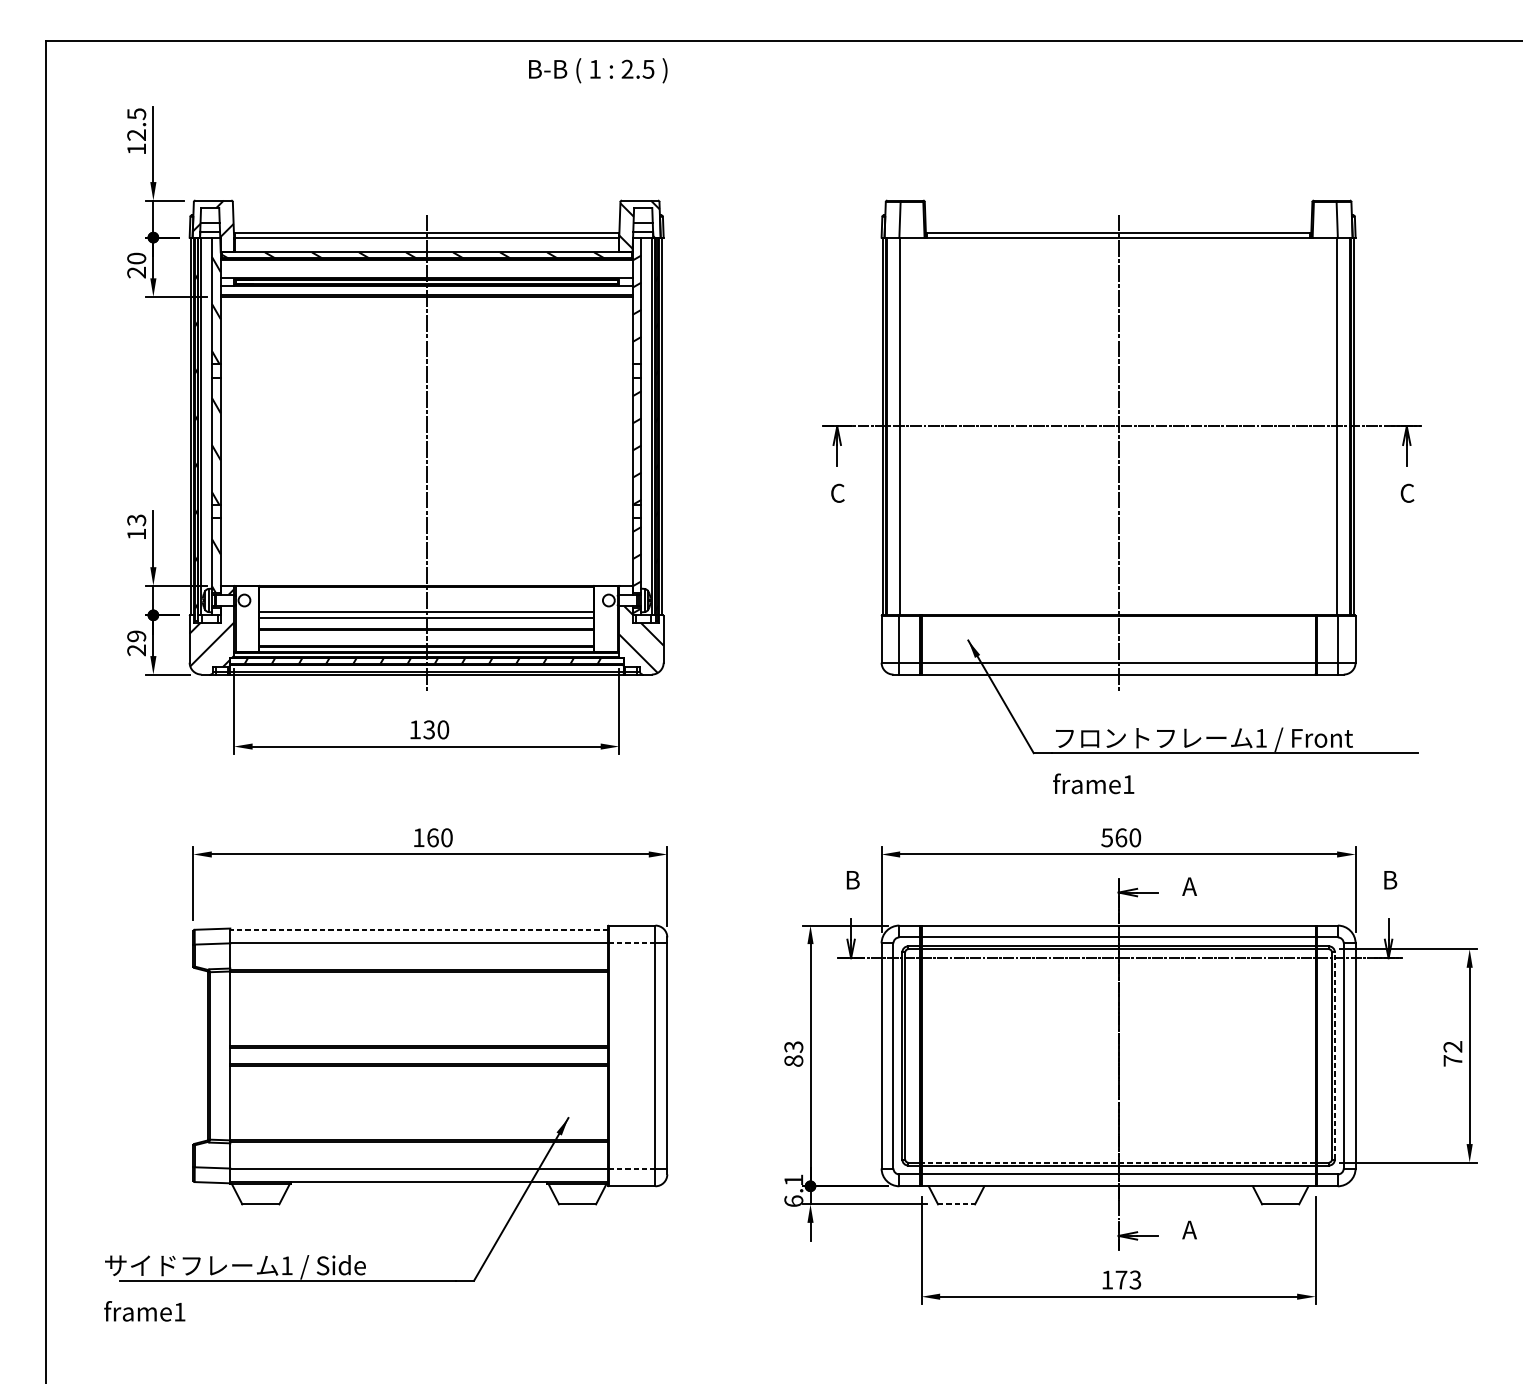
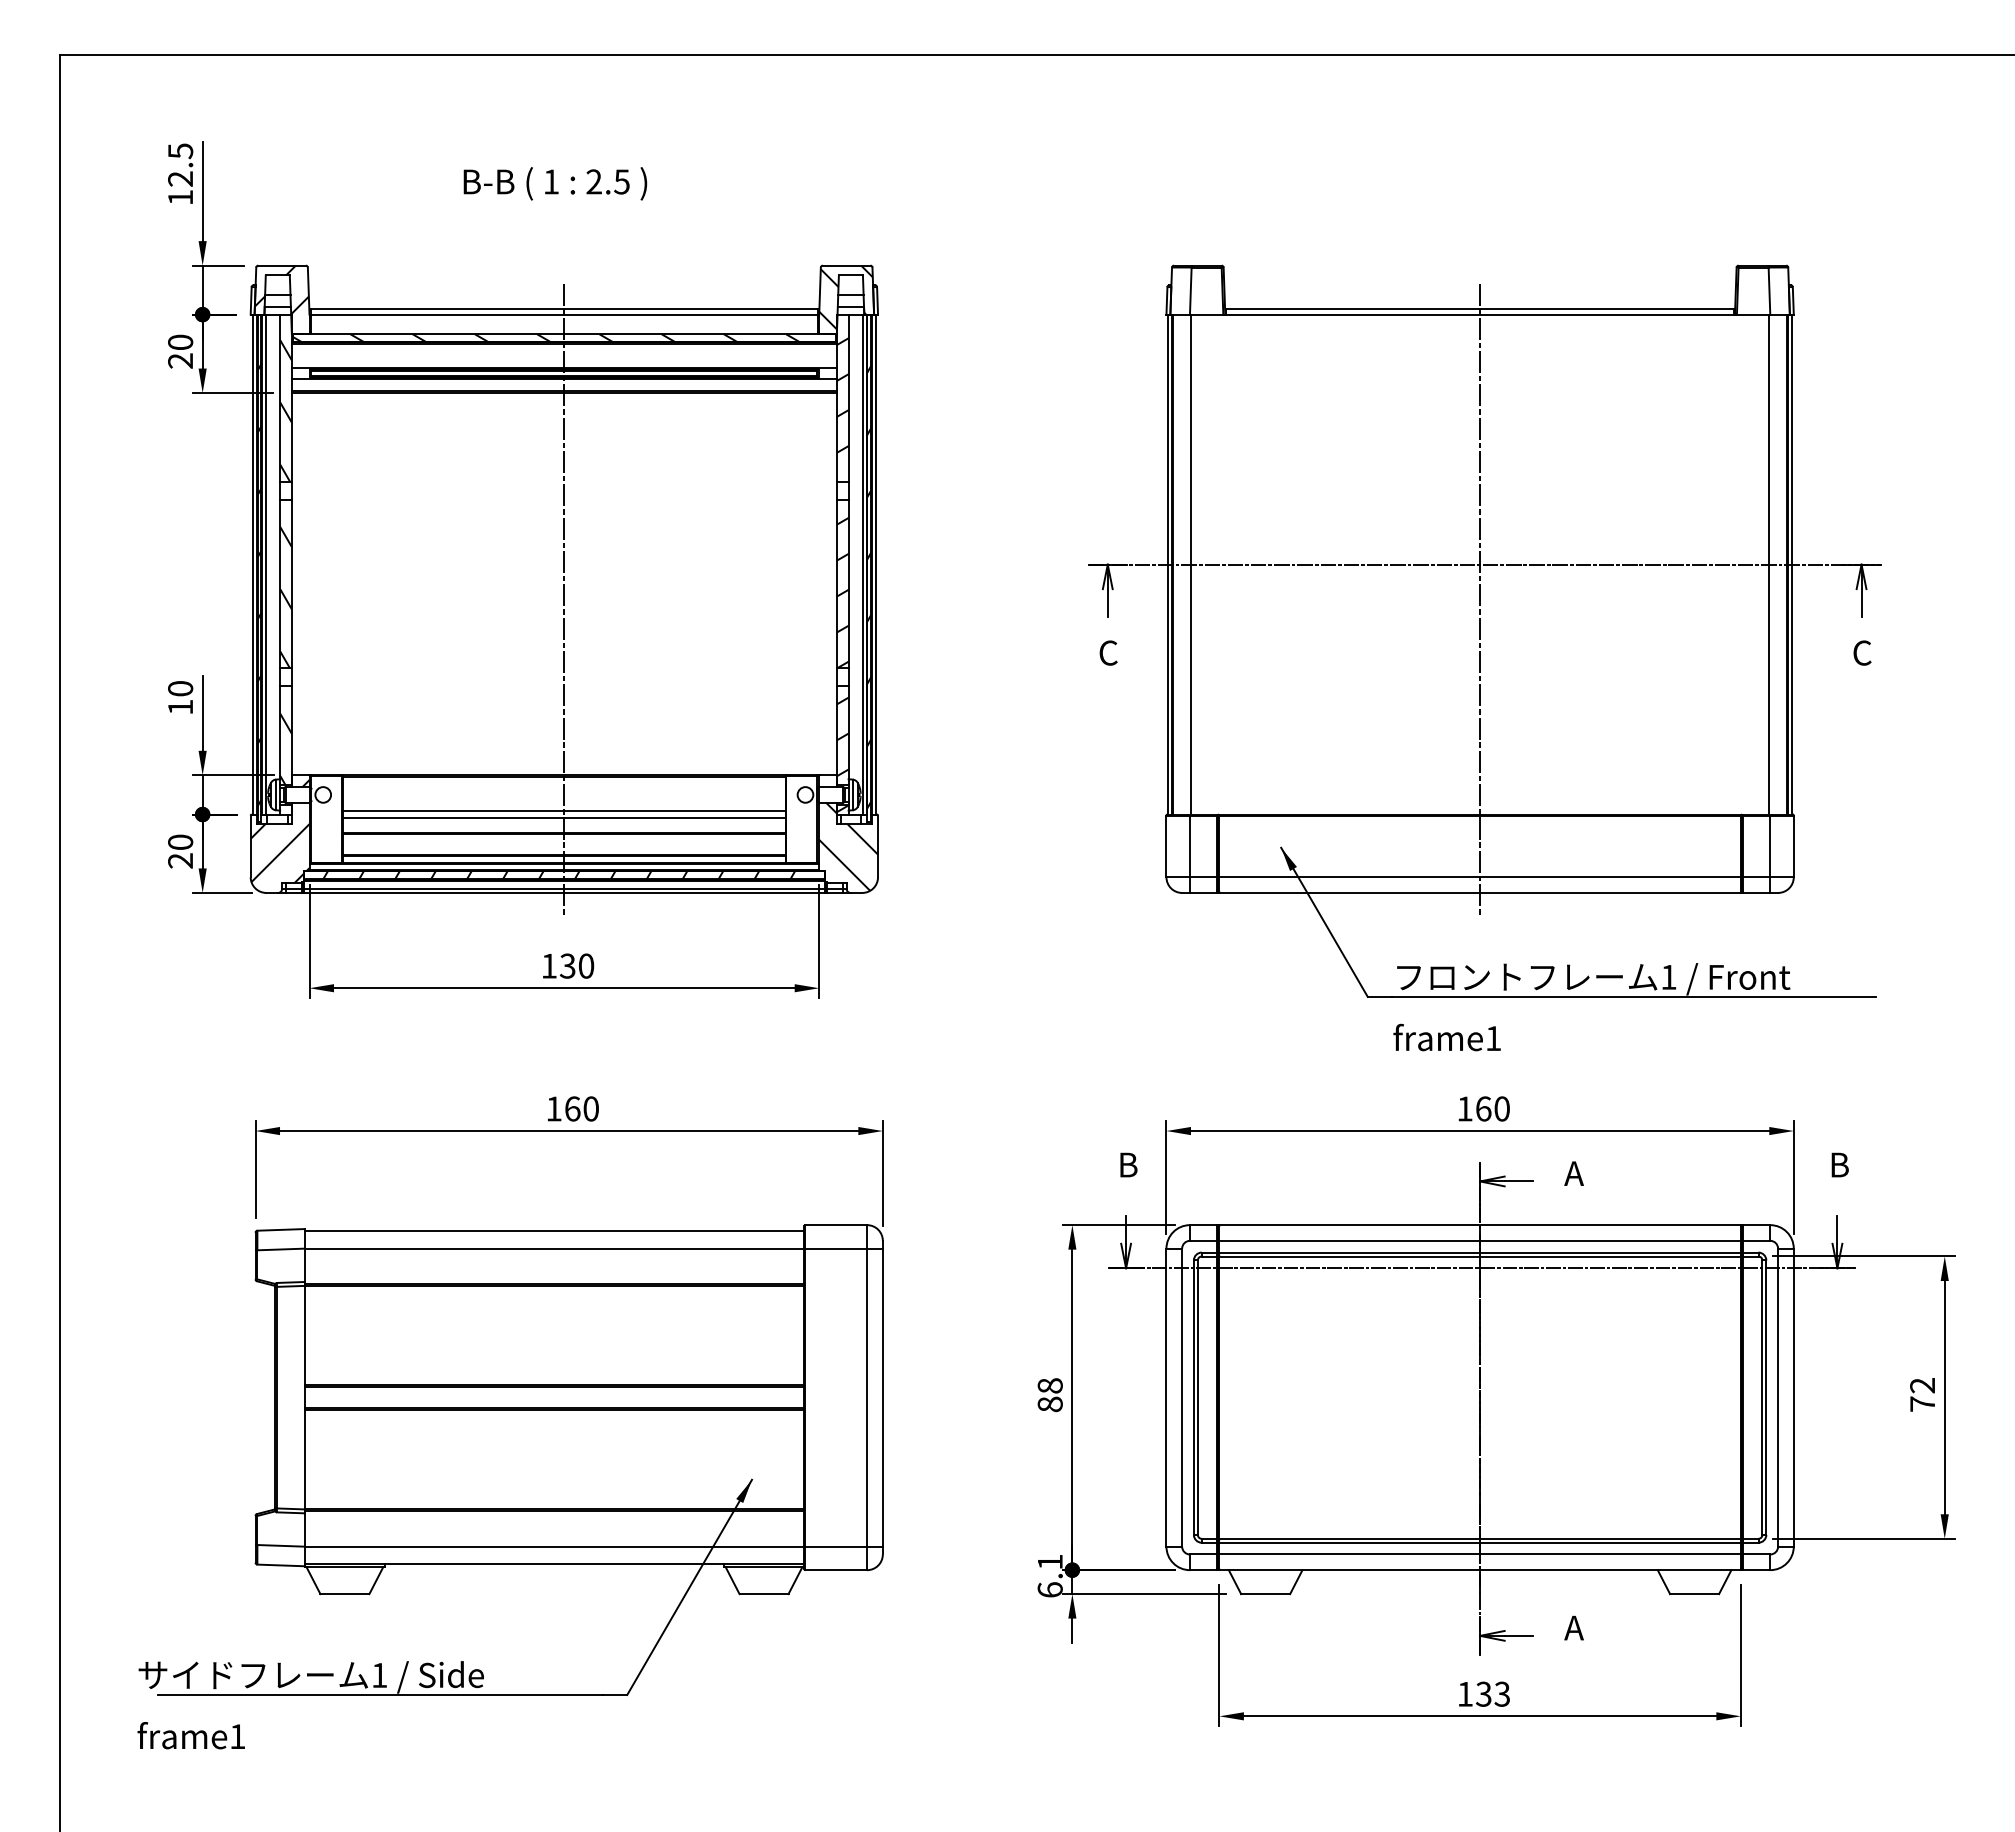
text: (598, 70) -> (555, 183), moved
text: (136, 520) -> (180, 688), 13 -> 10
text: (136, 635) -> (180, 841), 29 -> 20
text: (1106, 837) -> (1464, 1108), 560 -> 160
line: (419, 930) -> (554, 1231), dashed -> solid
line: (632, 943) -> (836, 1248), dashed -> solid
text: (793, 1046) -> (1049, 1385), 83 -> 88
line: (1335, 1055) -> (1766, 1397), dashed -> solid
line: (1118, 1162) -> (1480, 1538), dashed -> solid
line: (632, 1168) -> (836, 1546), dashed -> solid
line: (956, 1204) -> (1265, 1594), dashed -> solid
text: (1121, 1279) -> (1483, 1693), 173 -> 133

